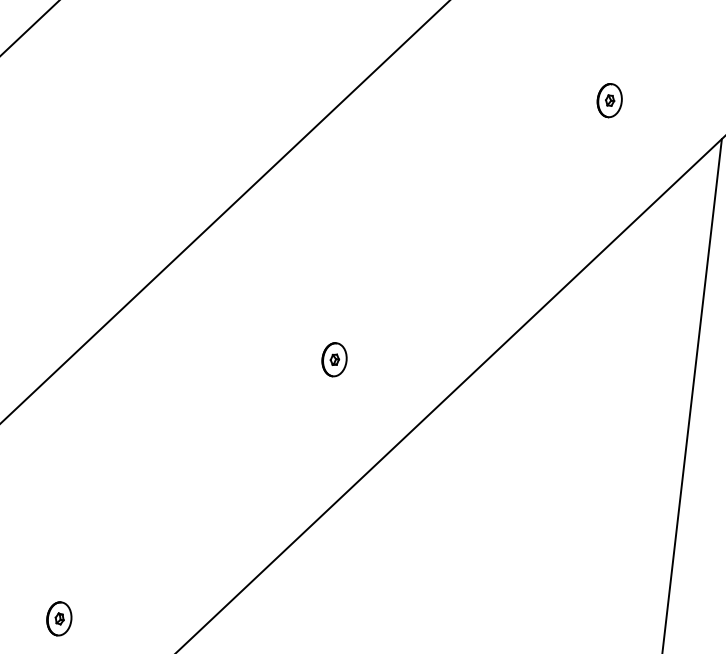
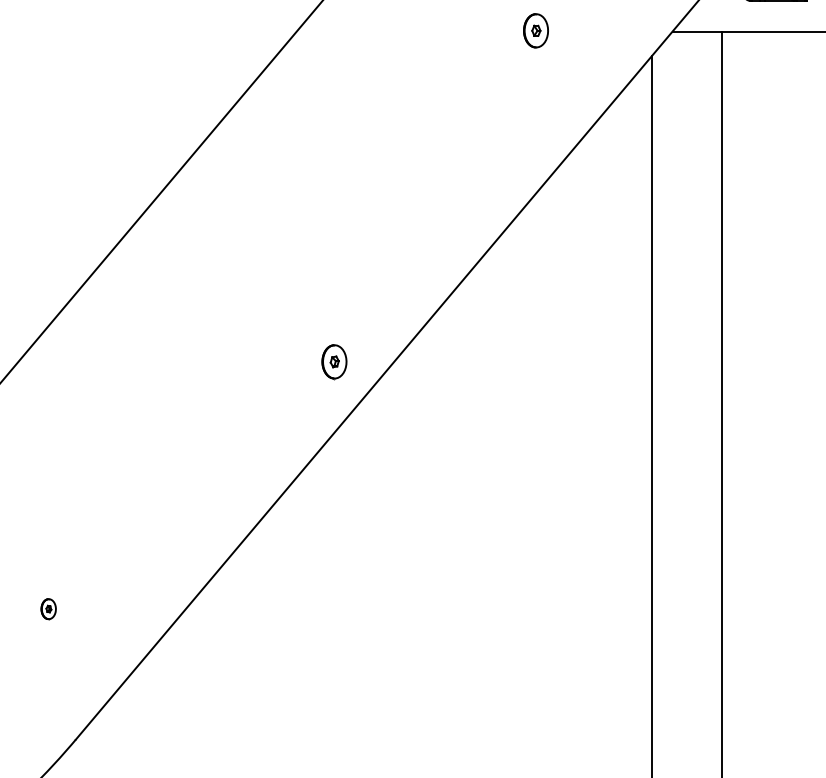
part: (334, 360) -> (334, 362), moved
part: (58, 619) -> (48, 609), size x0.6

